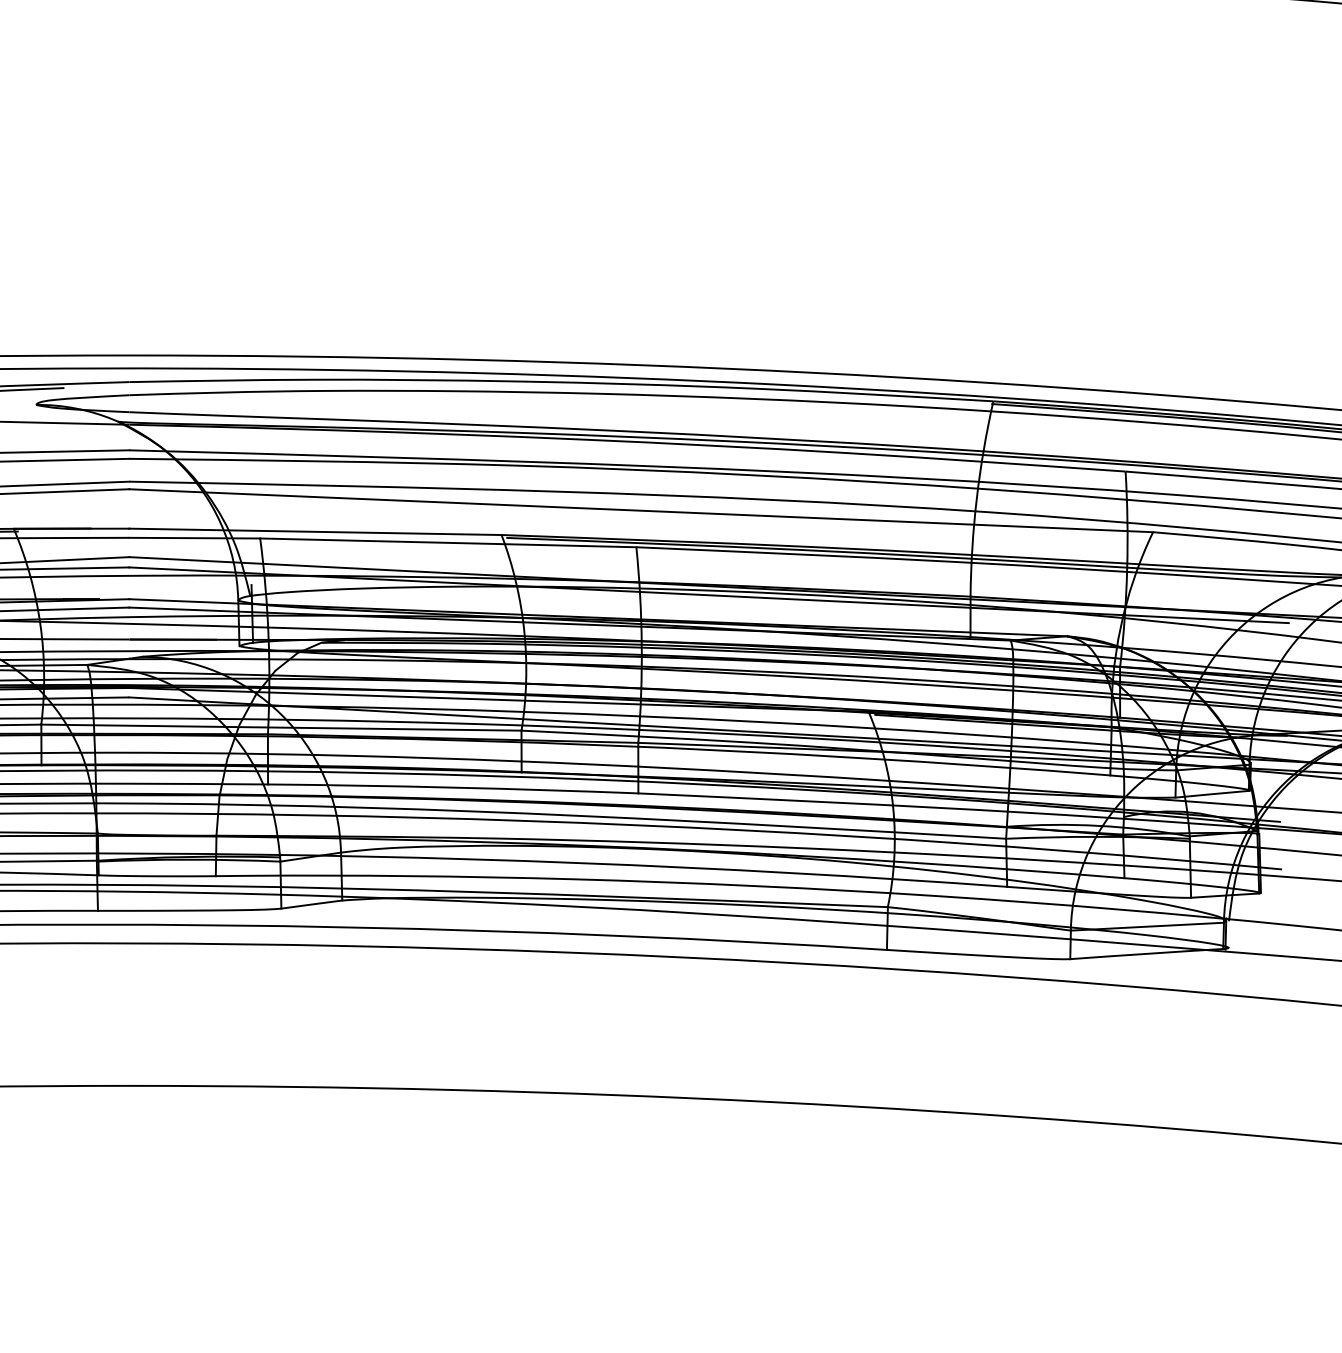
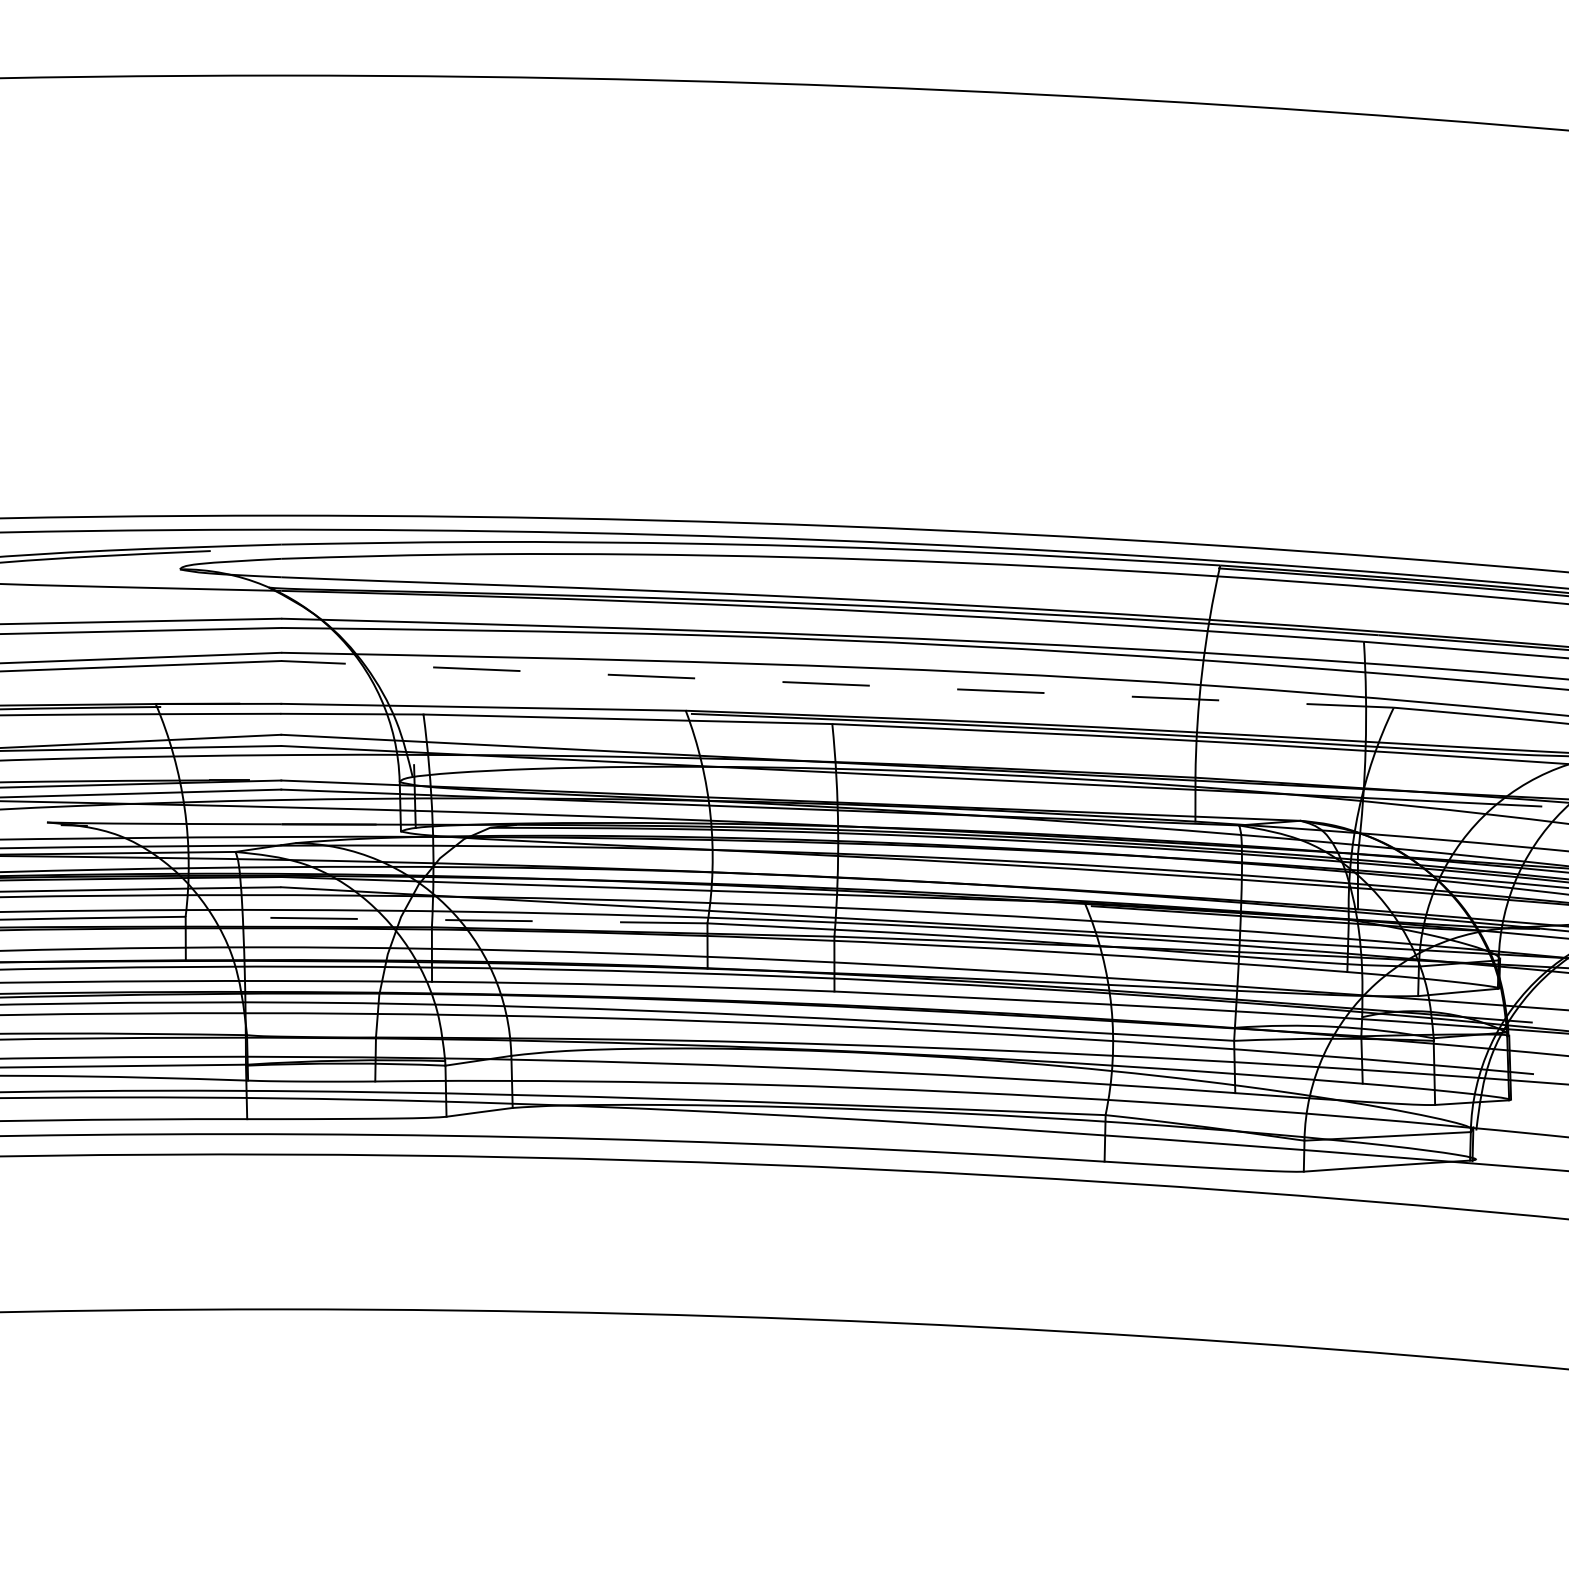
line: (641, 510) -> (837, 684), solid -> dashed
line: (281, 728) -> (446, 920), solid -> dashed

